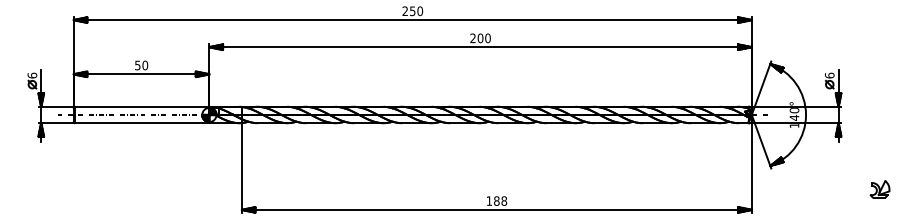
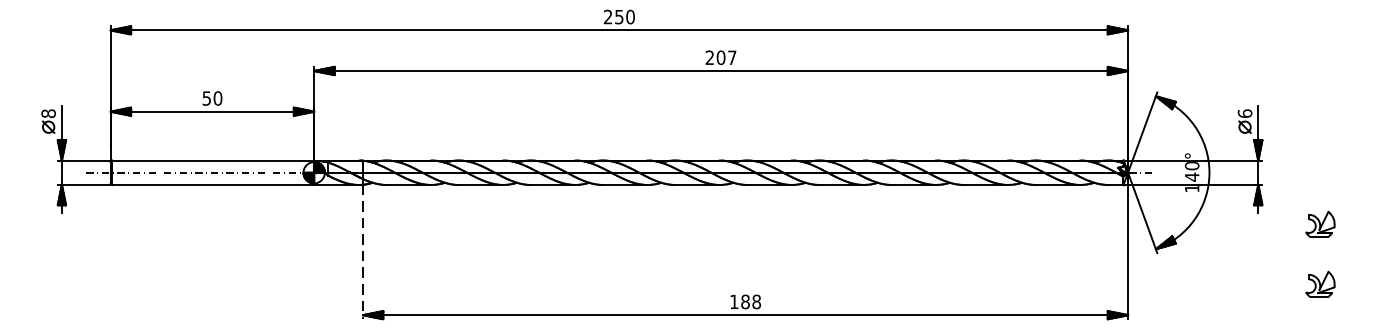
text: (487, 38) -> (731, 57), 200 -> 207
text: (32, 75) -> (48, 113), 6 -> 8
part: (879, 149) -> (1319, 224), added
line: (241, 167) -> (362, 251), solid -> dashed

